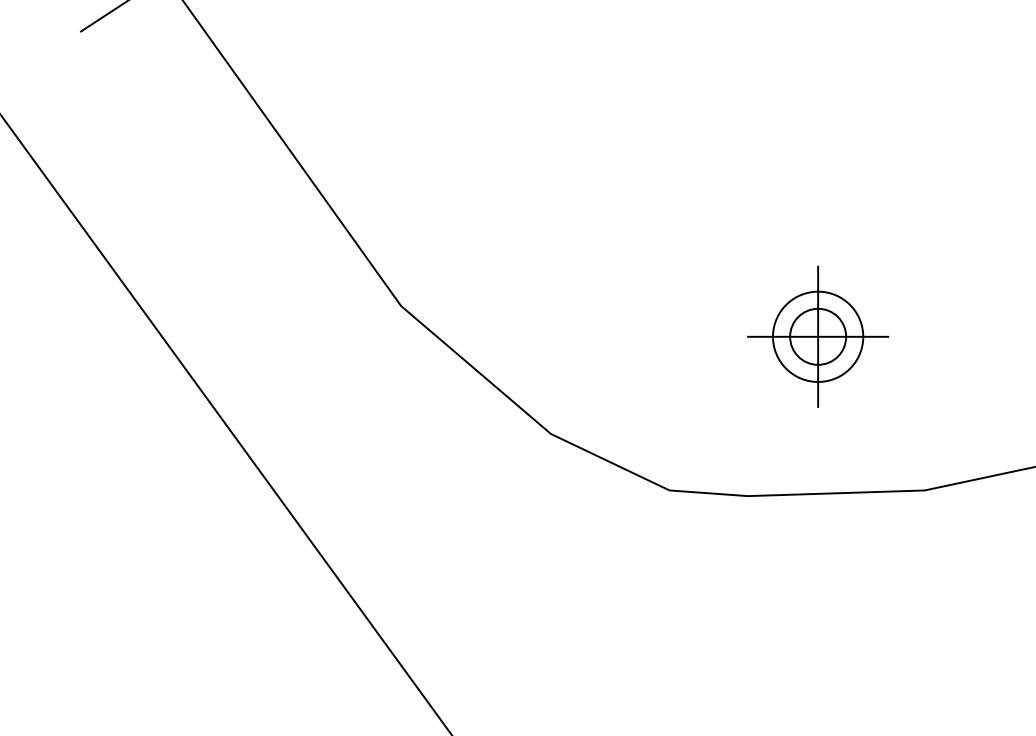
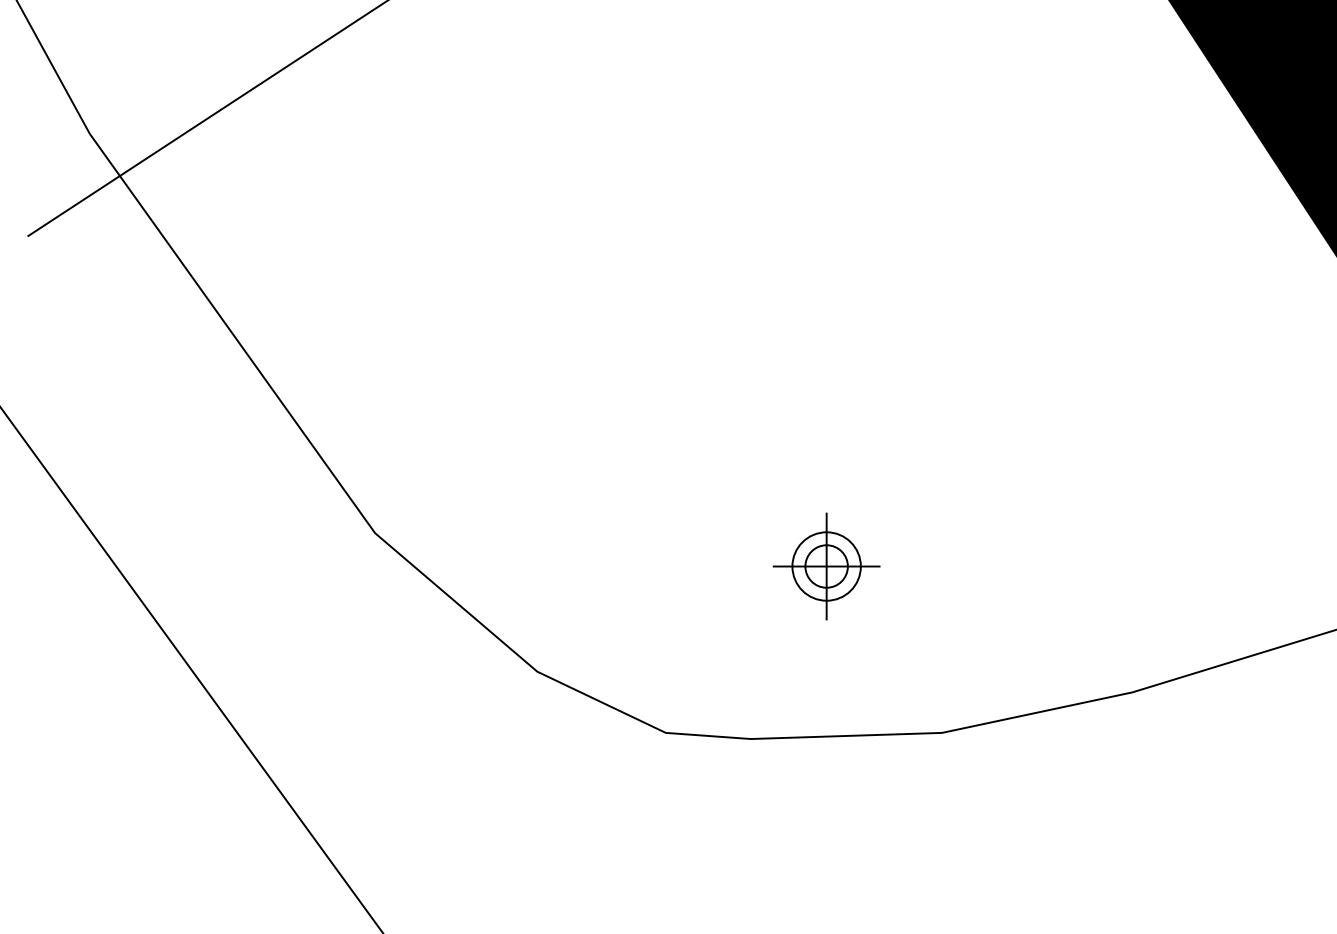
part: (817, 336) -> (826, 566), size x0.7

